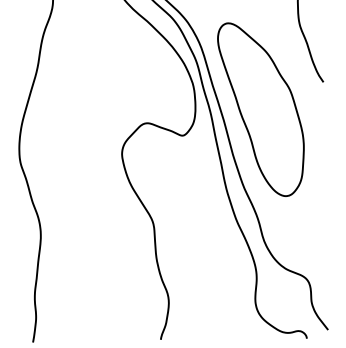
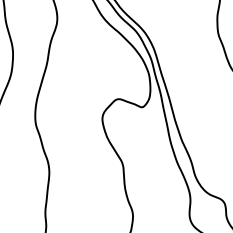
part: (261, 109) -> (193, 90), removed

